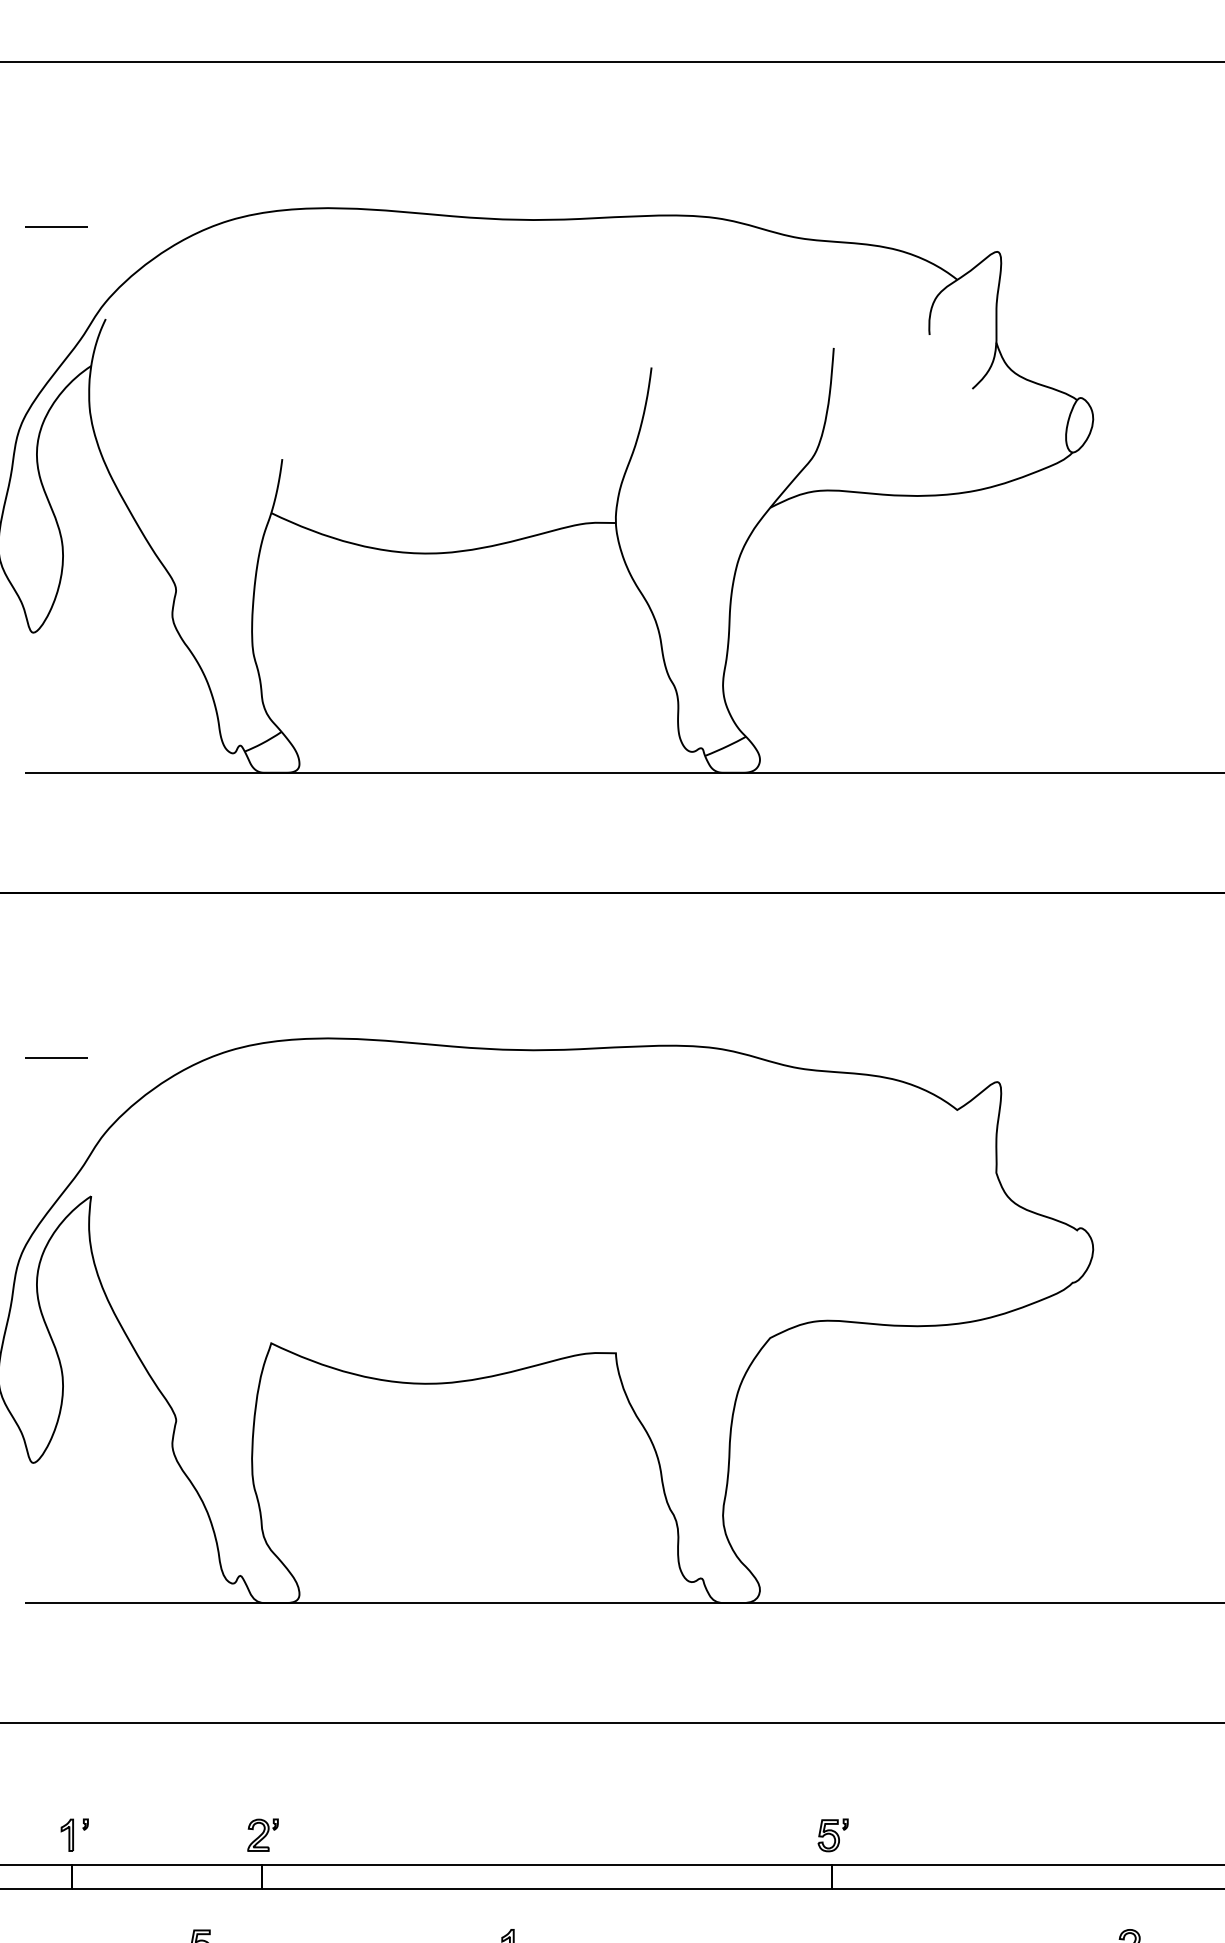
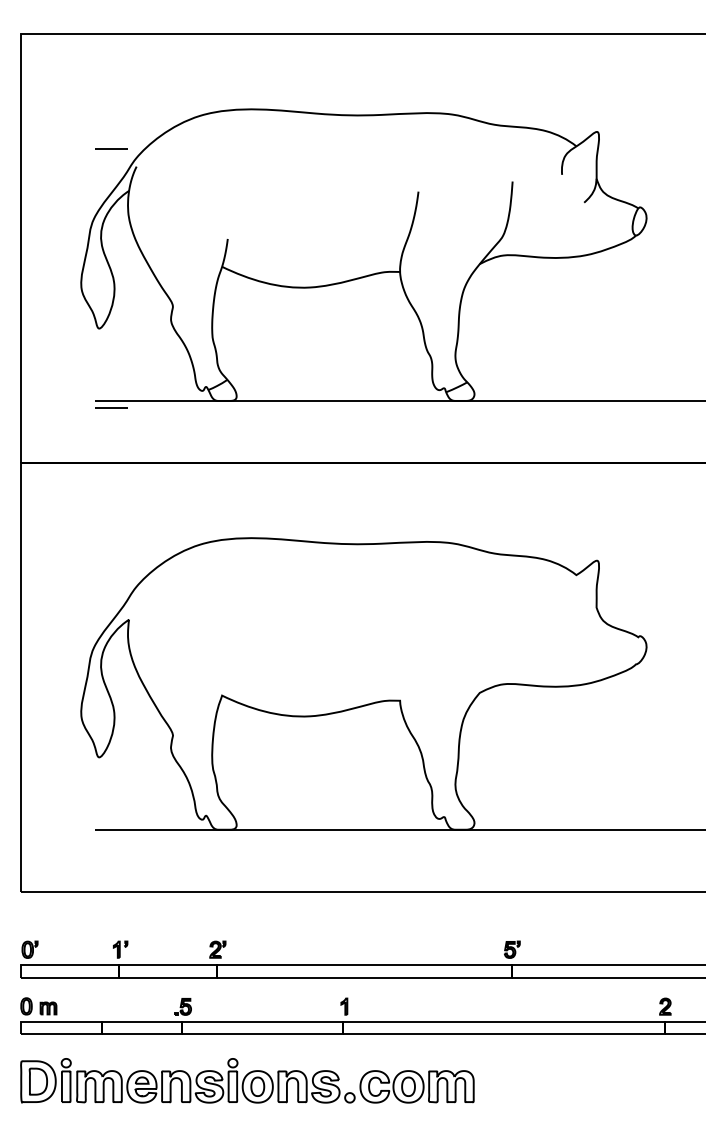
line: (57, 225) -> (111, 148), moved
line: (57, 1056) -> (111, 407), moved

